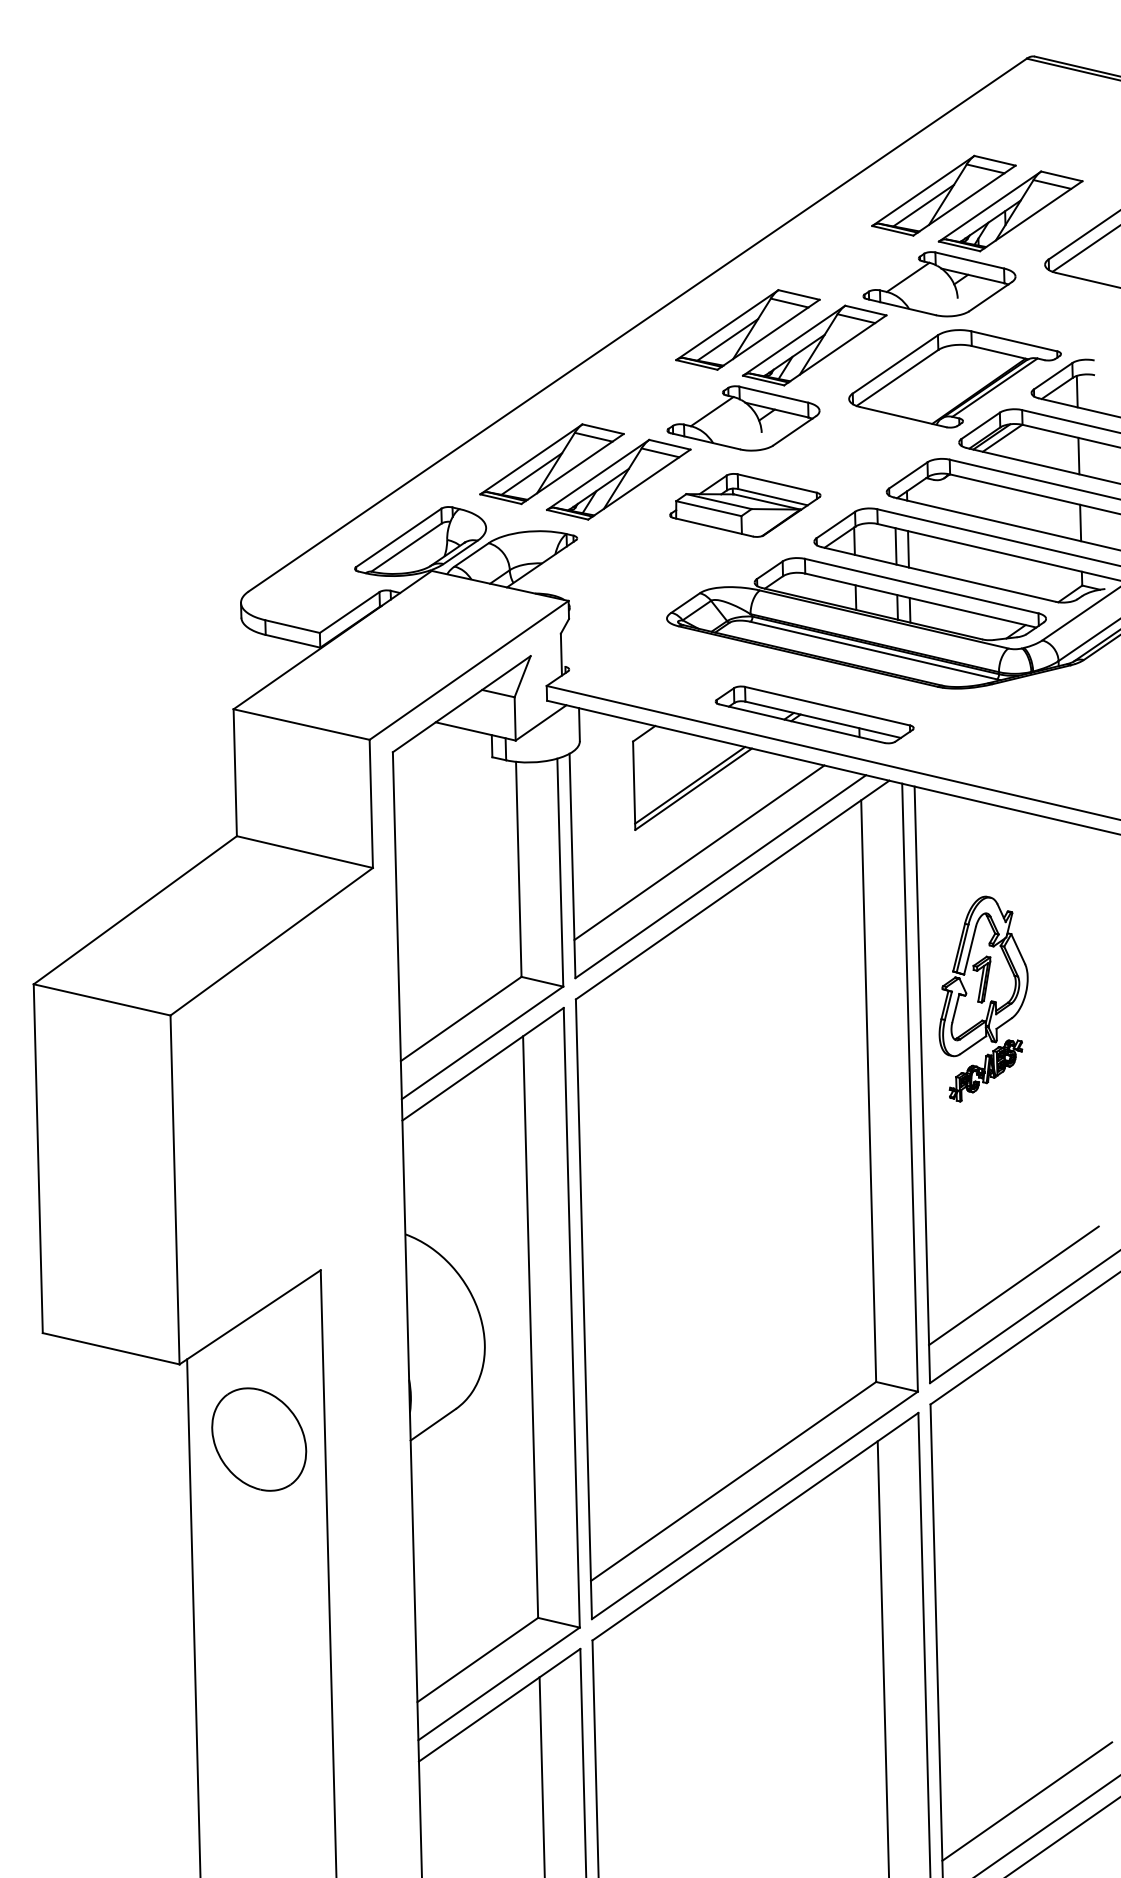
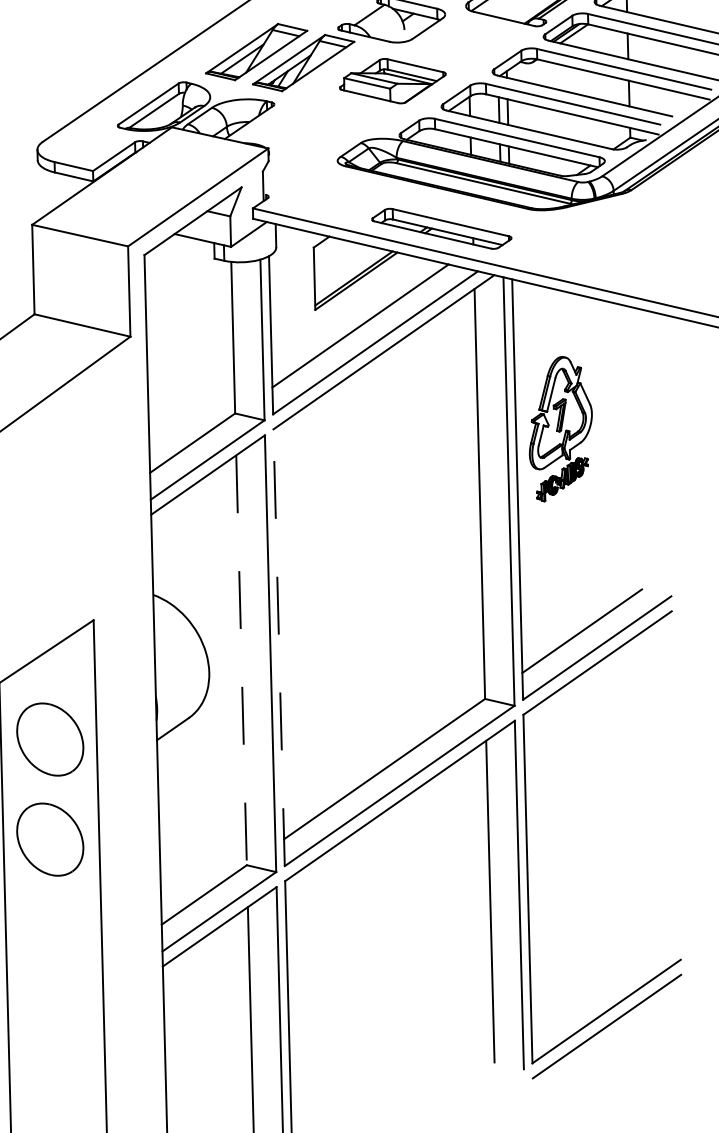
line: (583, 1309) -> (278, 647), solid -> dashed
line: (530, 1327) -> (241, 660), solid -> dashed
part: (259, 1581) -> (50, 839), added
line: (1027, 1801) -> (591, 994), removed

